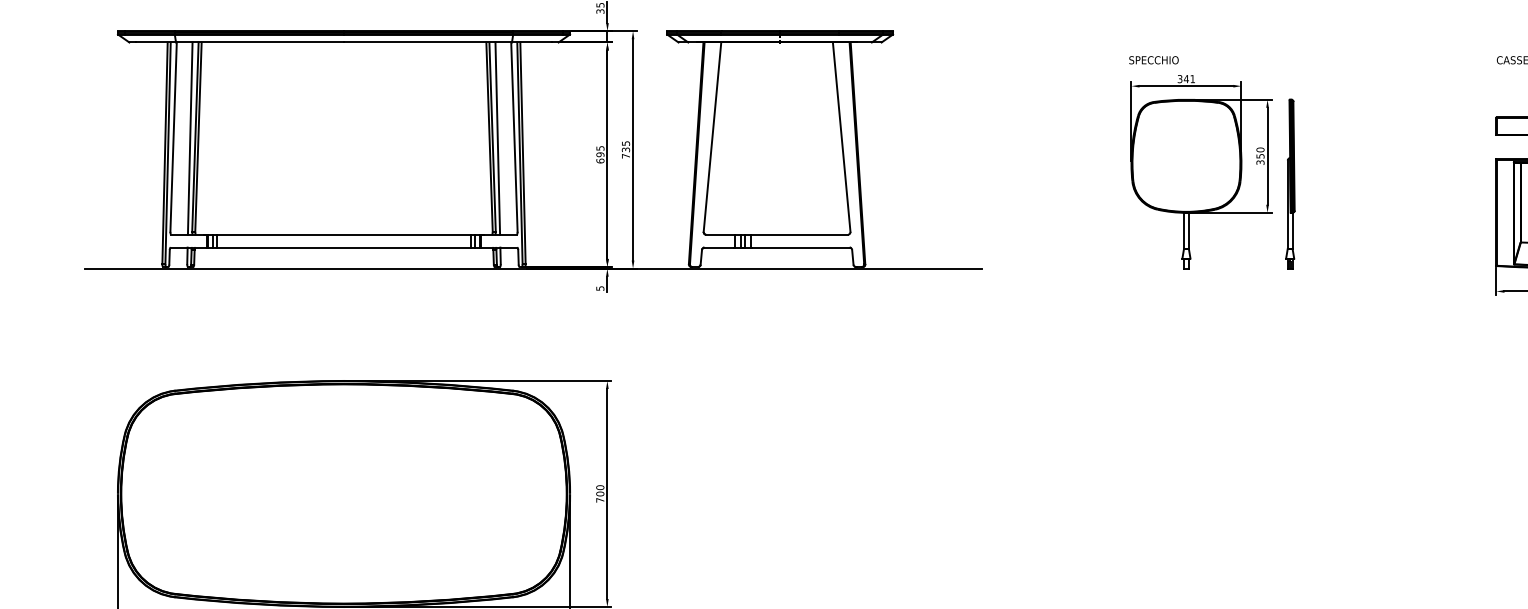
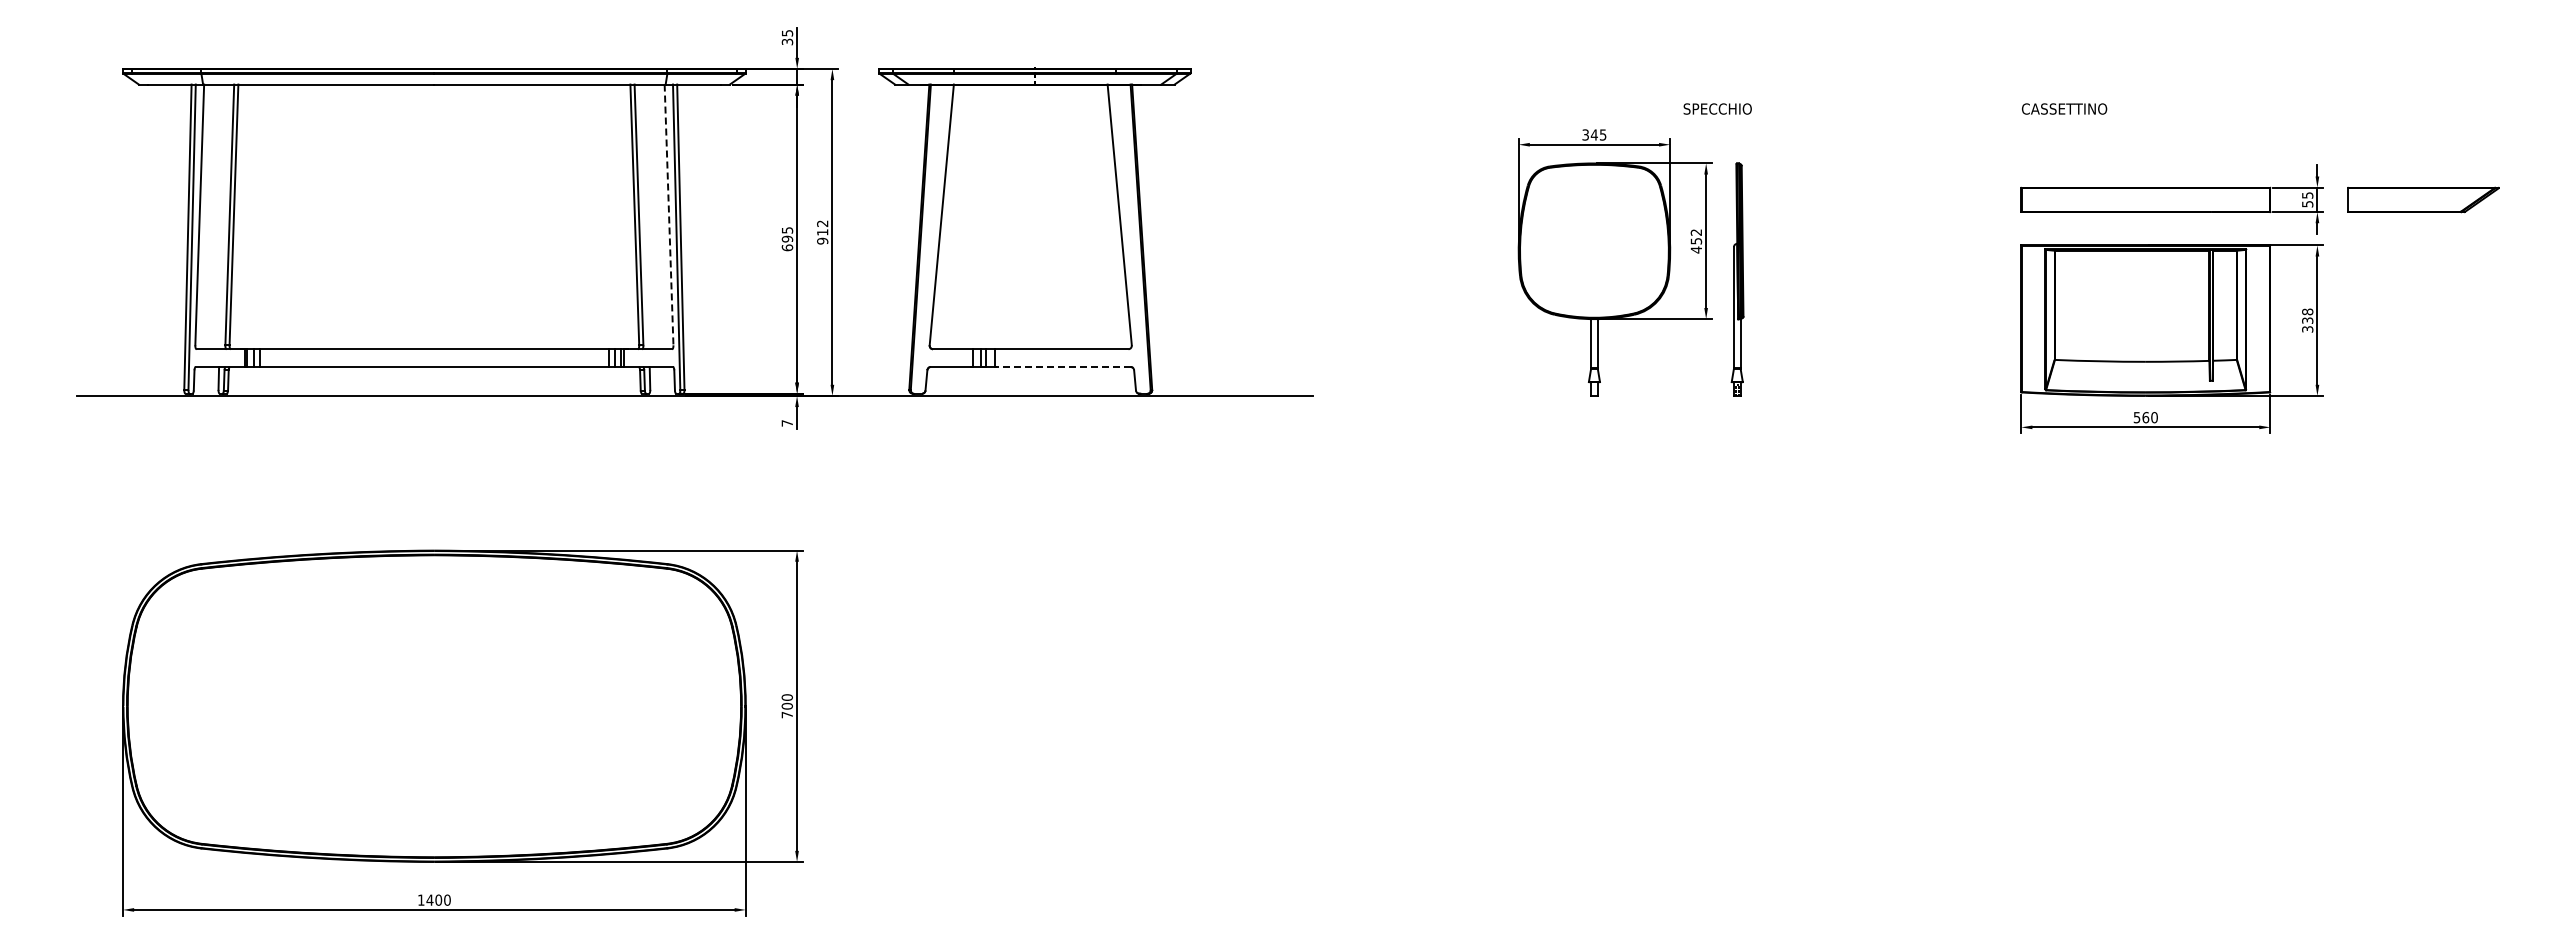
text: (1153, 59) -> (1717, 108), moved
text: (1192, 78) -> (1602, 134), 341 -> 345
line: (514, 137) -> (669, 215), solid -> dashed
line: (190, 138) -> (222, 216), removed
line: (497, 138) -> (645, 216), removed
text: (625, 149) -> (822, 232), 735 -> 912
text: (1260, 156) -> (1696, 241), 350 -> 452
line: (800, 247) -> (1062, 367), solid -> dashed
text: (599, 288) -> (786, 423), 5 -> 7

